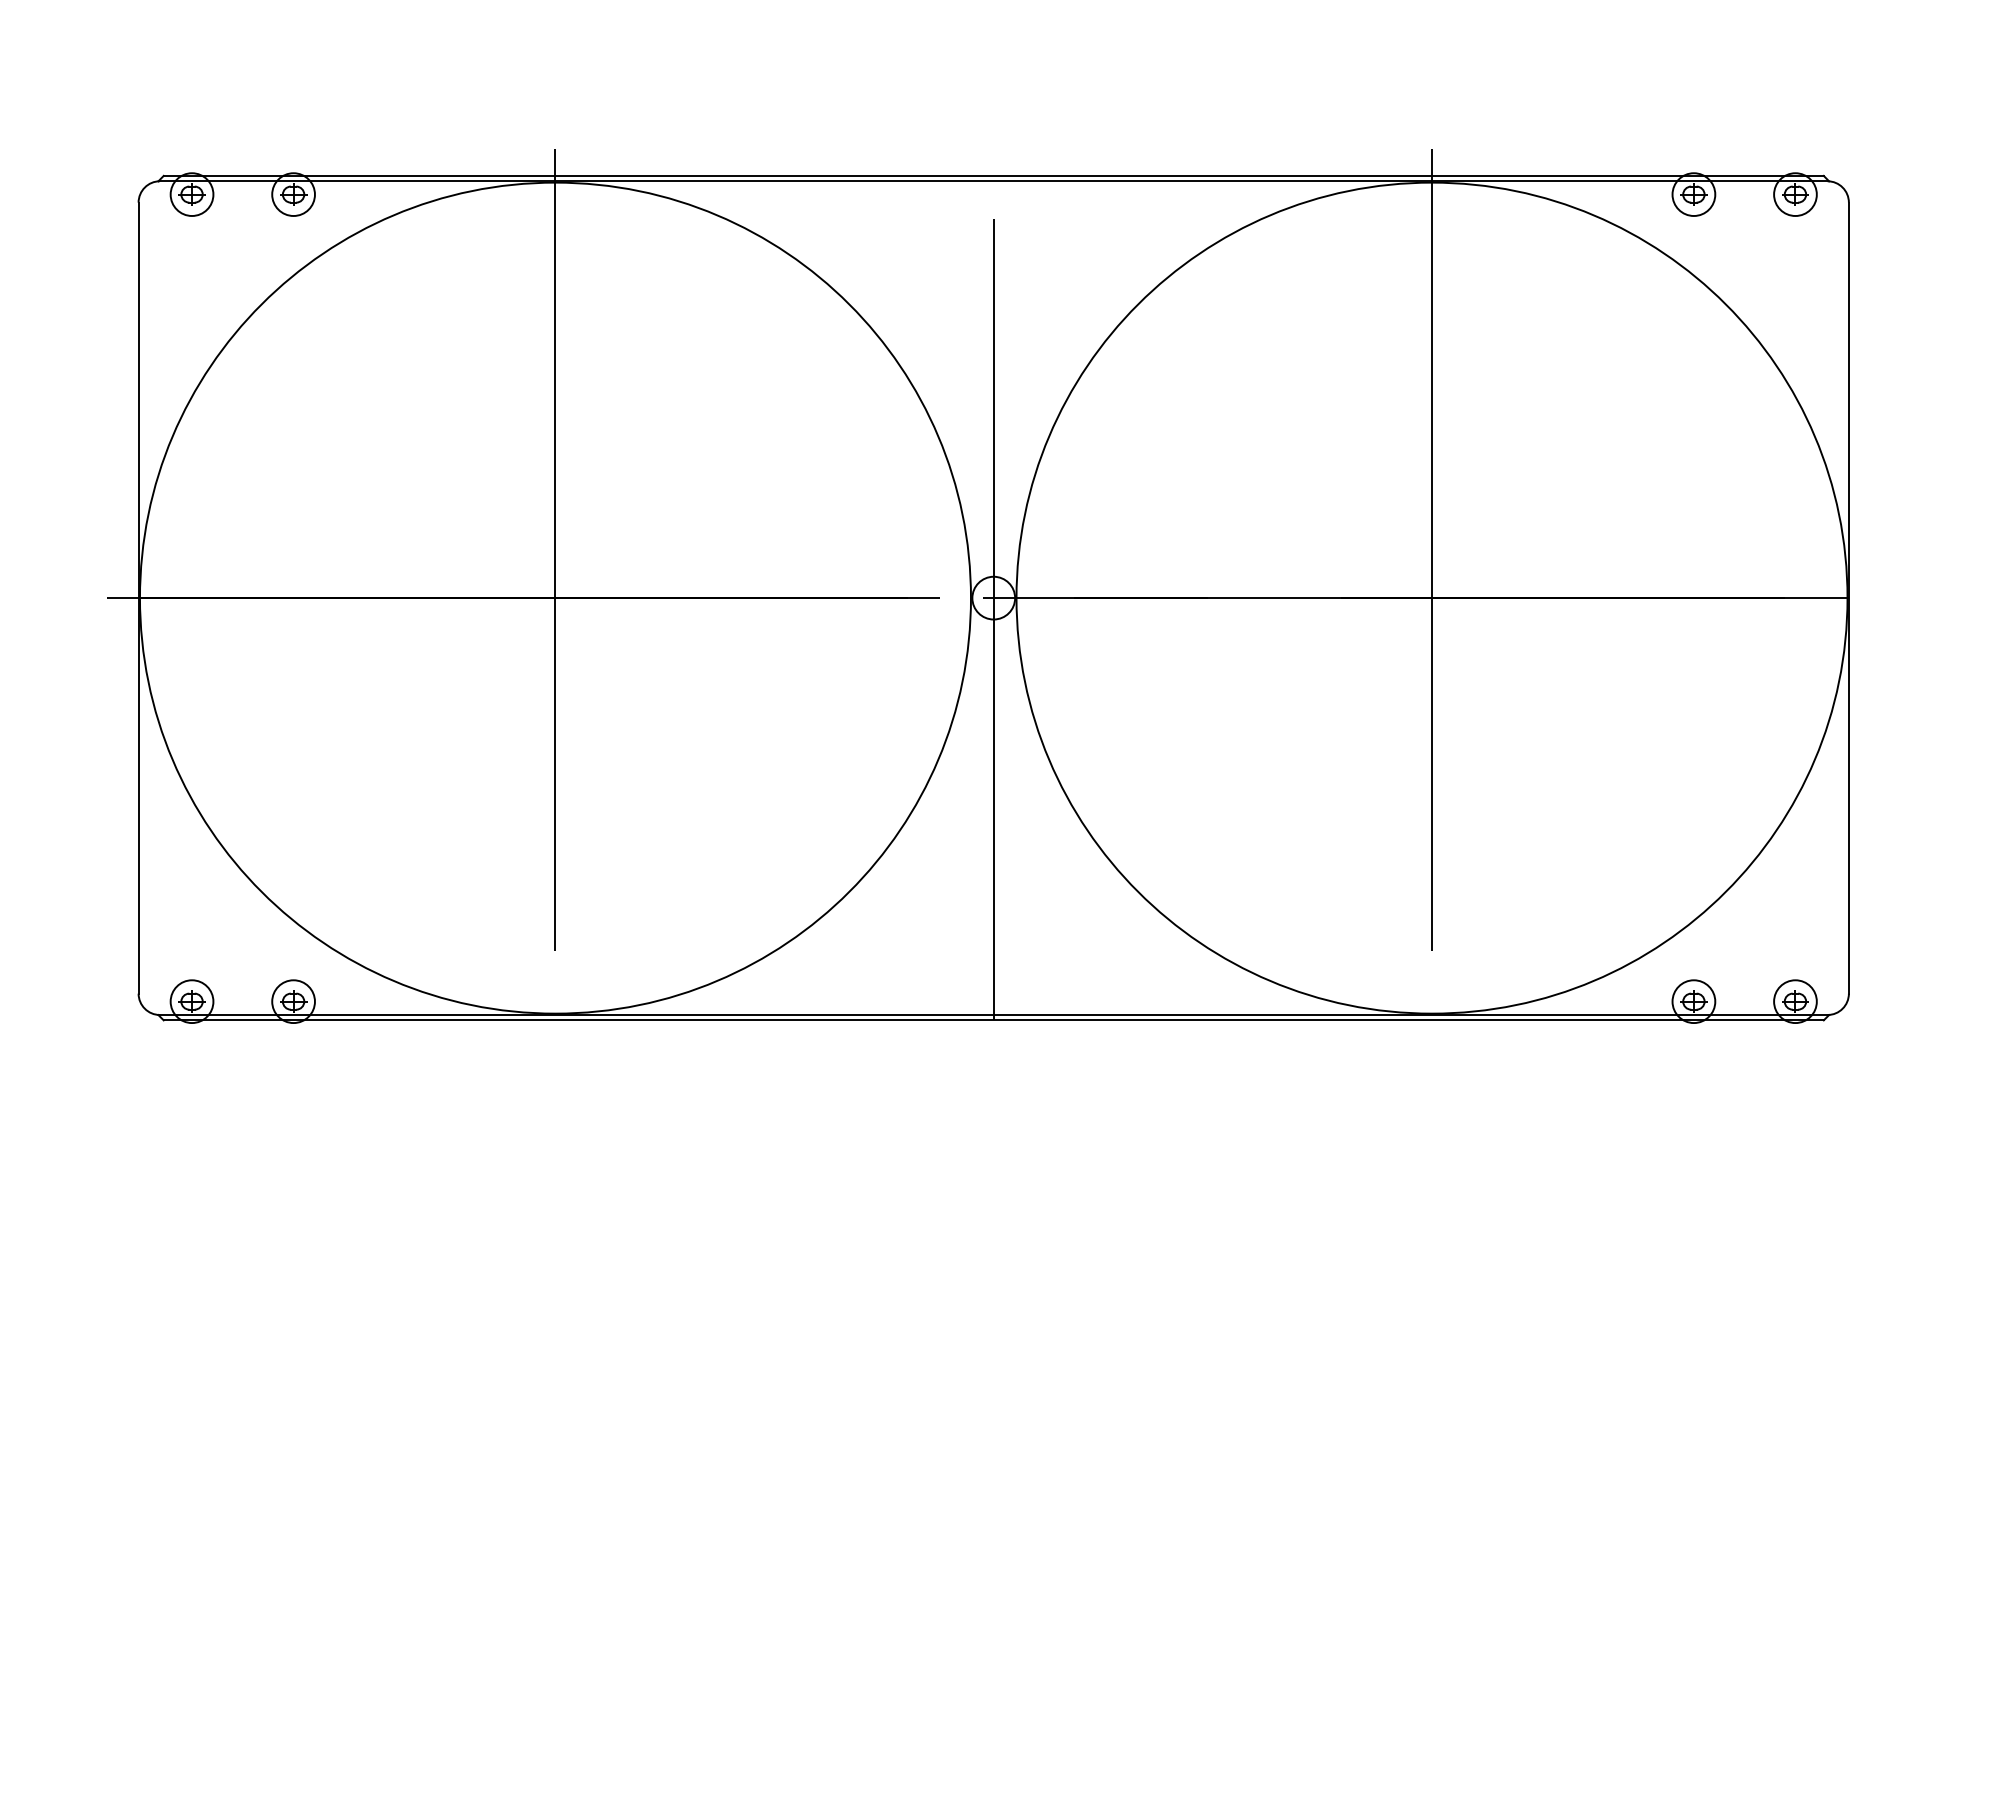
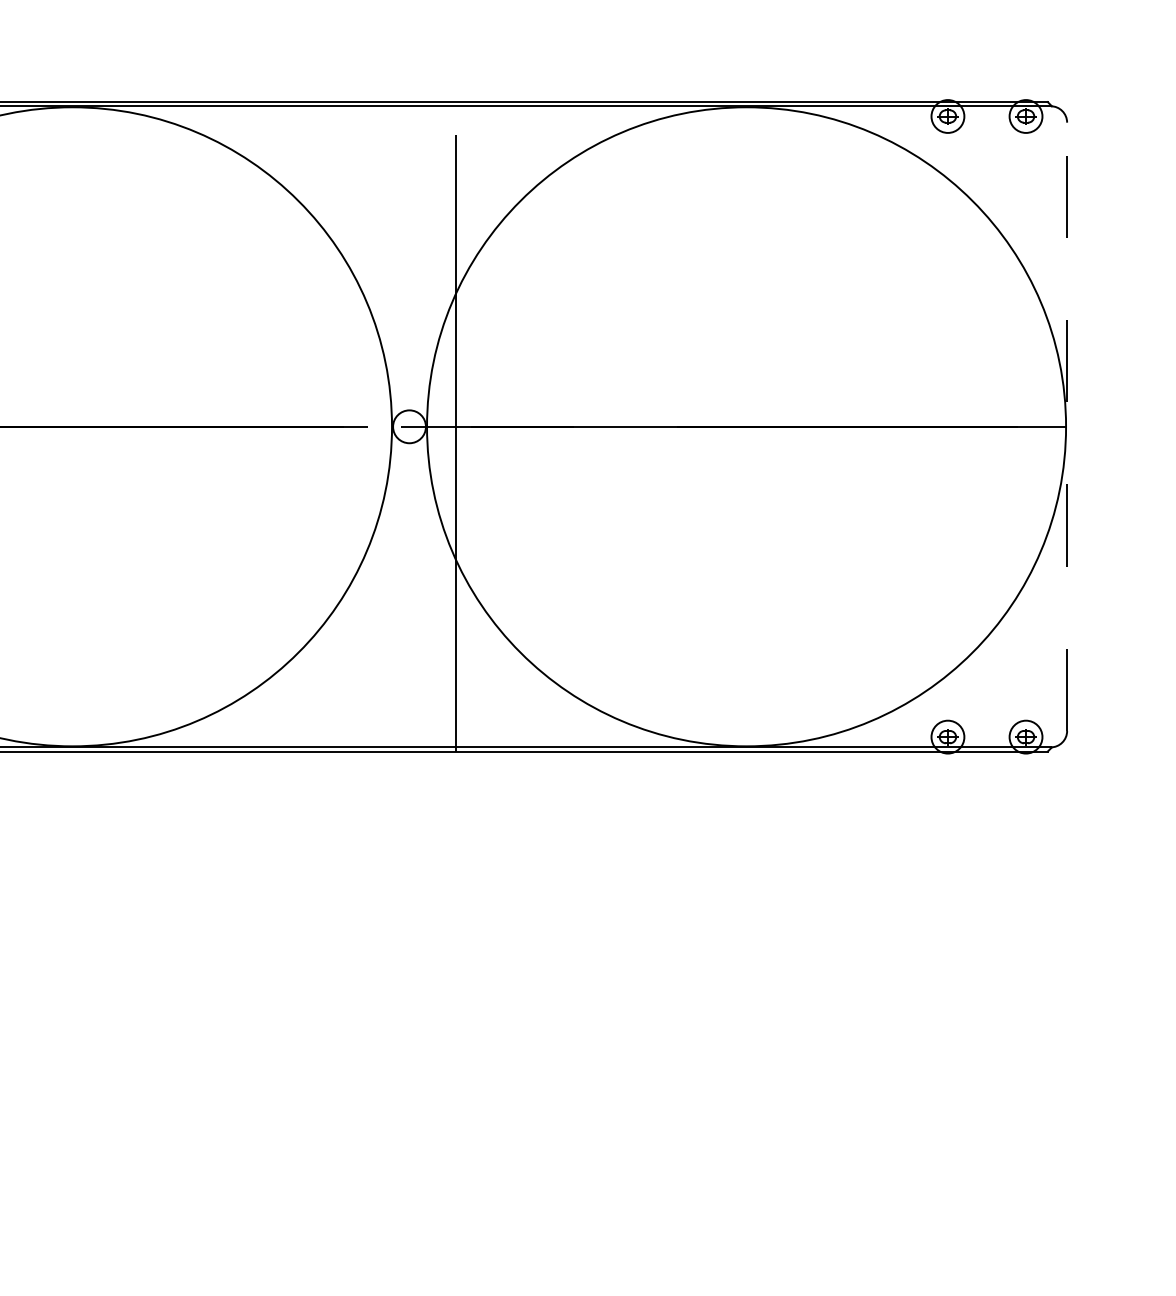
line: (993, 597) -> (456, 426), moved
line: (555, 598) -> (72, 427), removed
line: (1432, 598) -> (746, 427), removed
line: (1848, 598) -> (1066, 427), solid -> dashed

